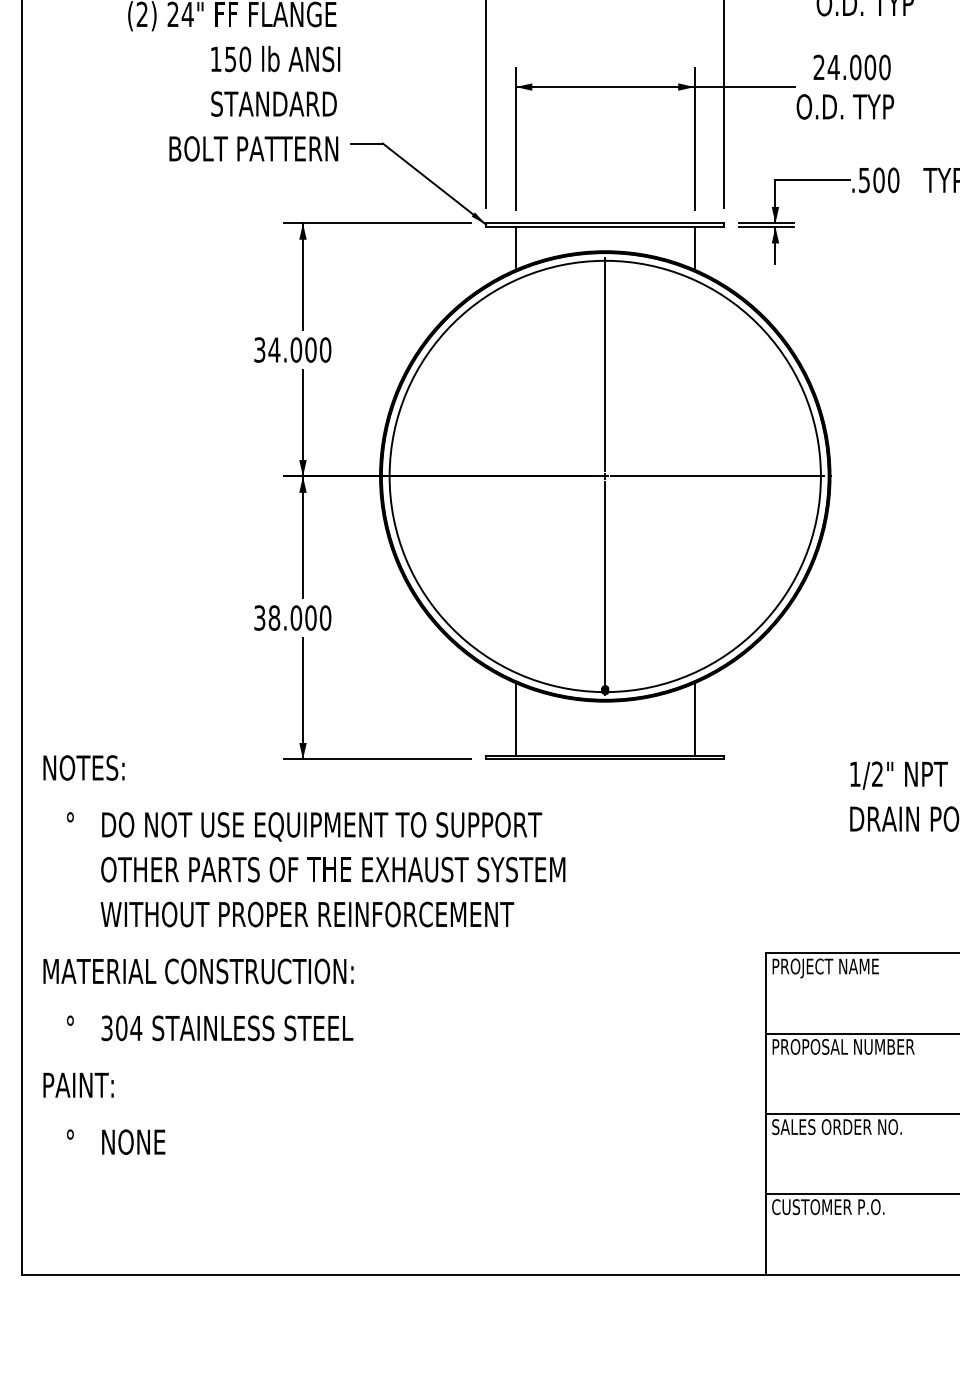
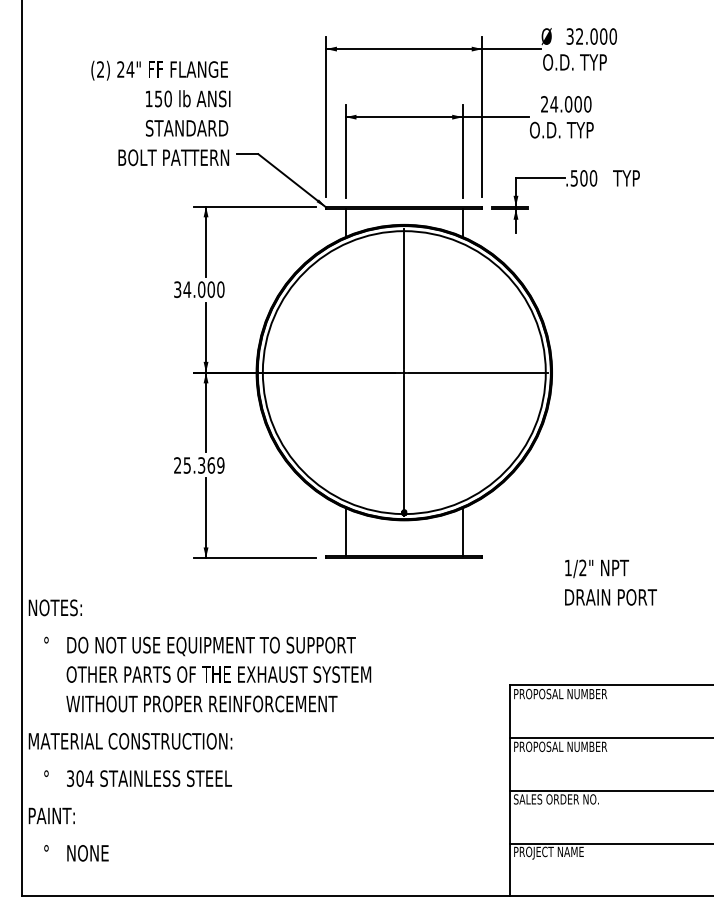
text: (293, 618) -> (199, 465), 38.000 -> 25.369
text: (303, 954) -> (199, 730), moved
text: (857, 967) -> (569, 694), PROJECT NAME -> PROPOSAL NUMBER
text: (828, 1207) -> (550, 852), CUSTOMER P.O. -> PROJECT NAME

